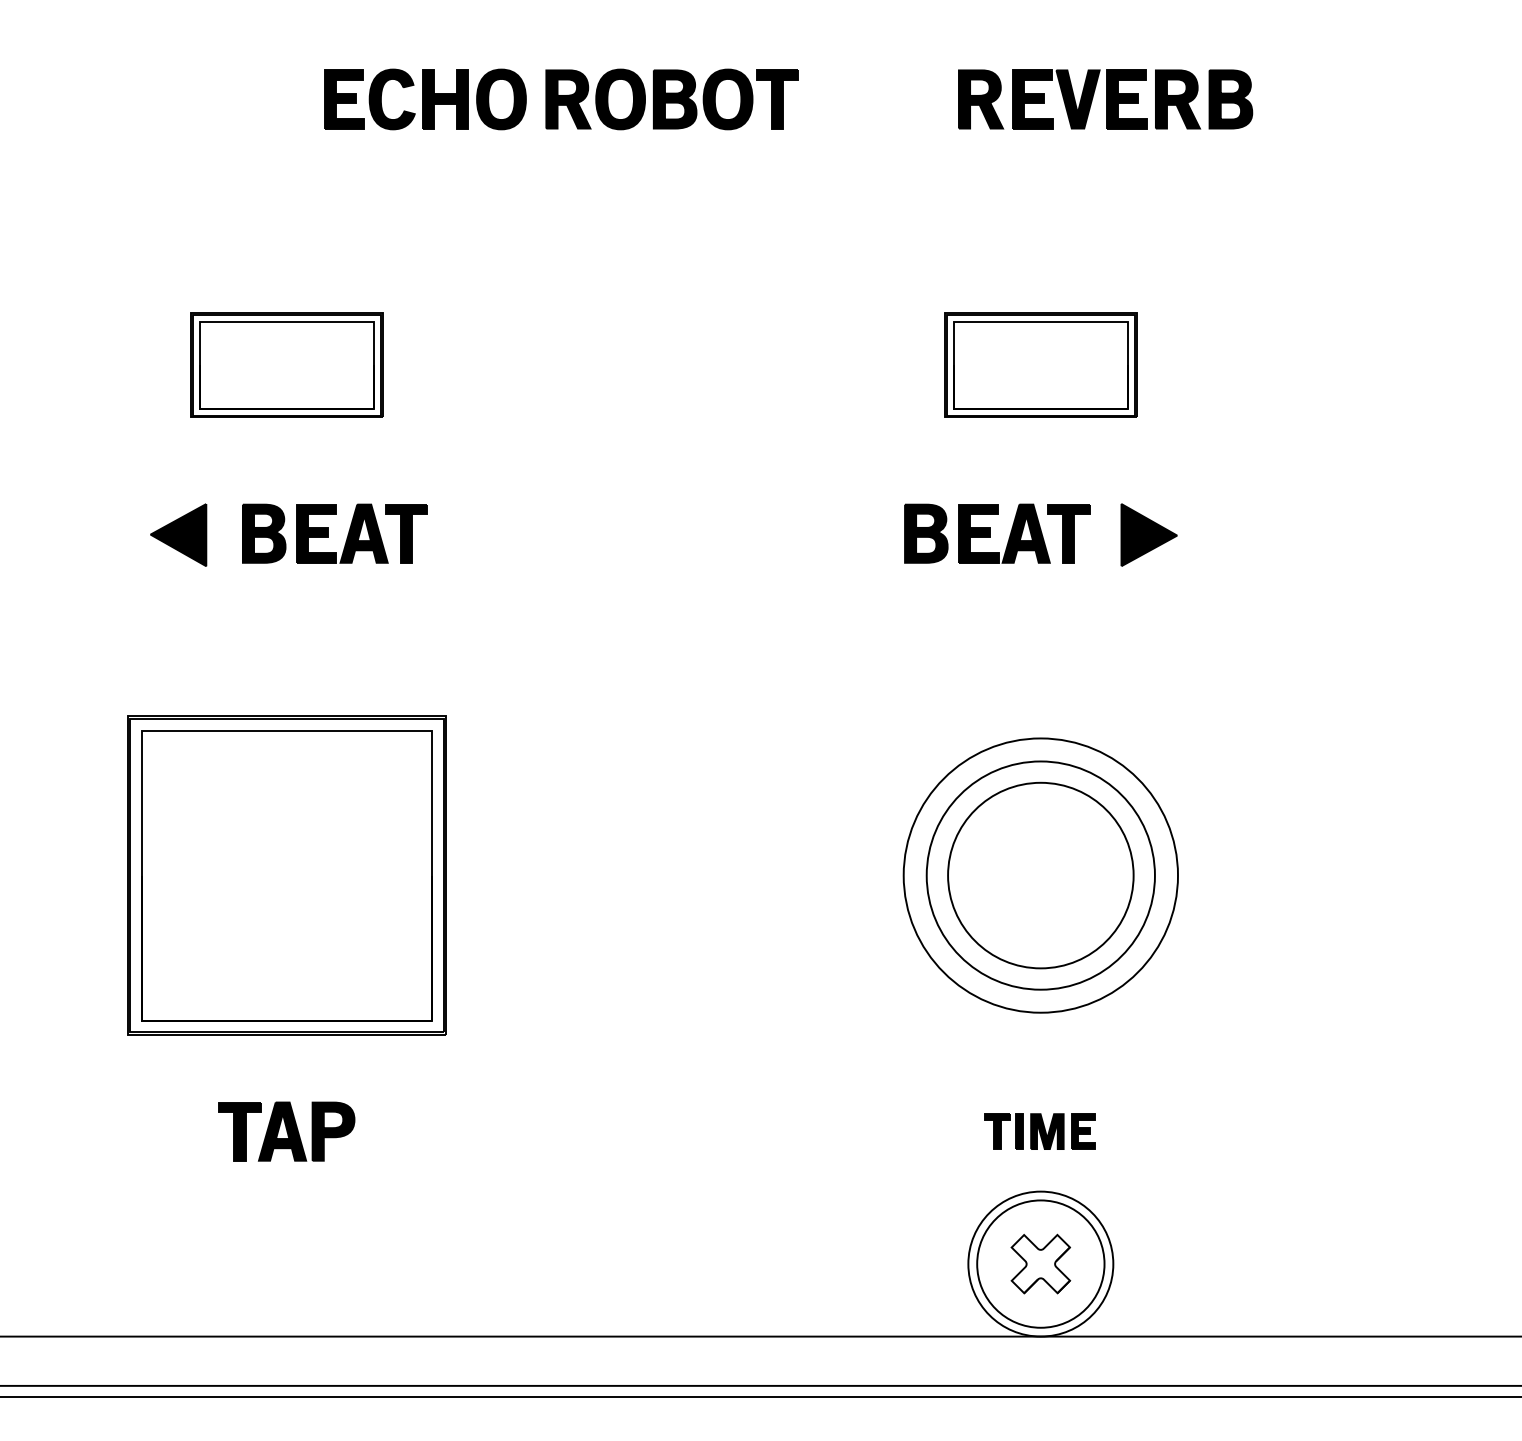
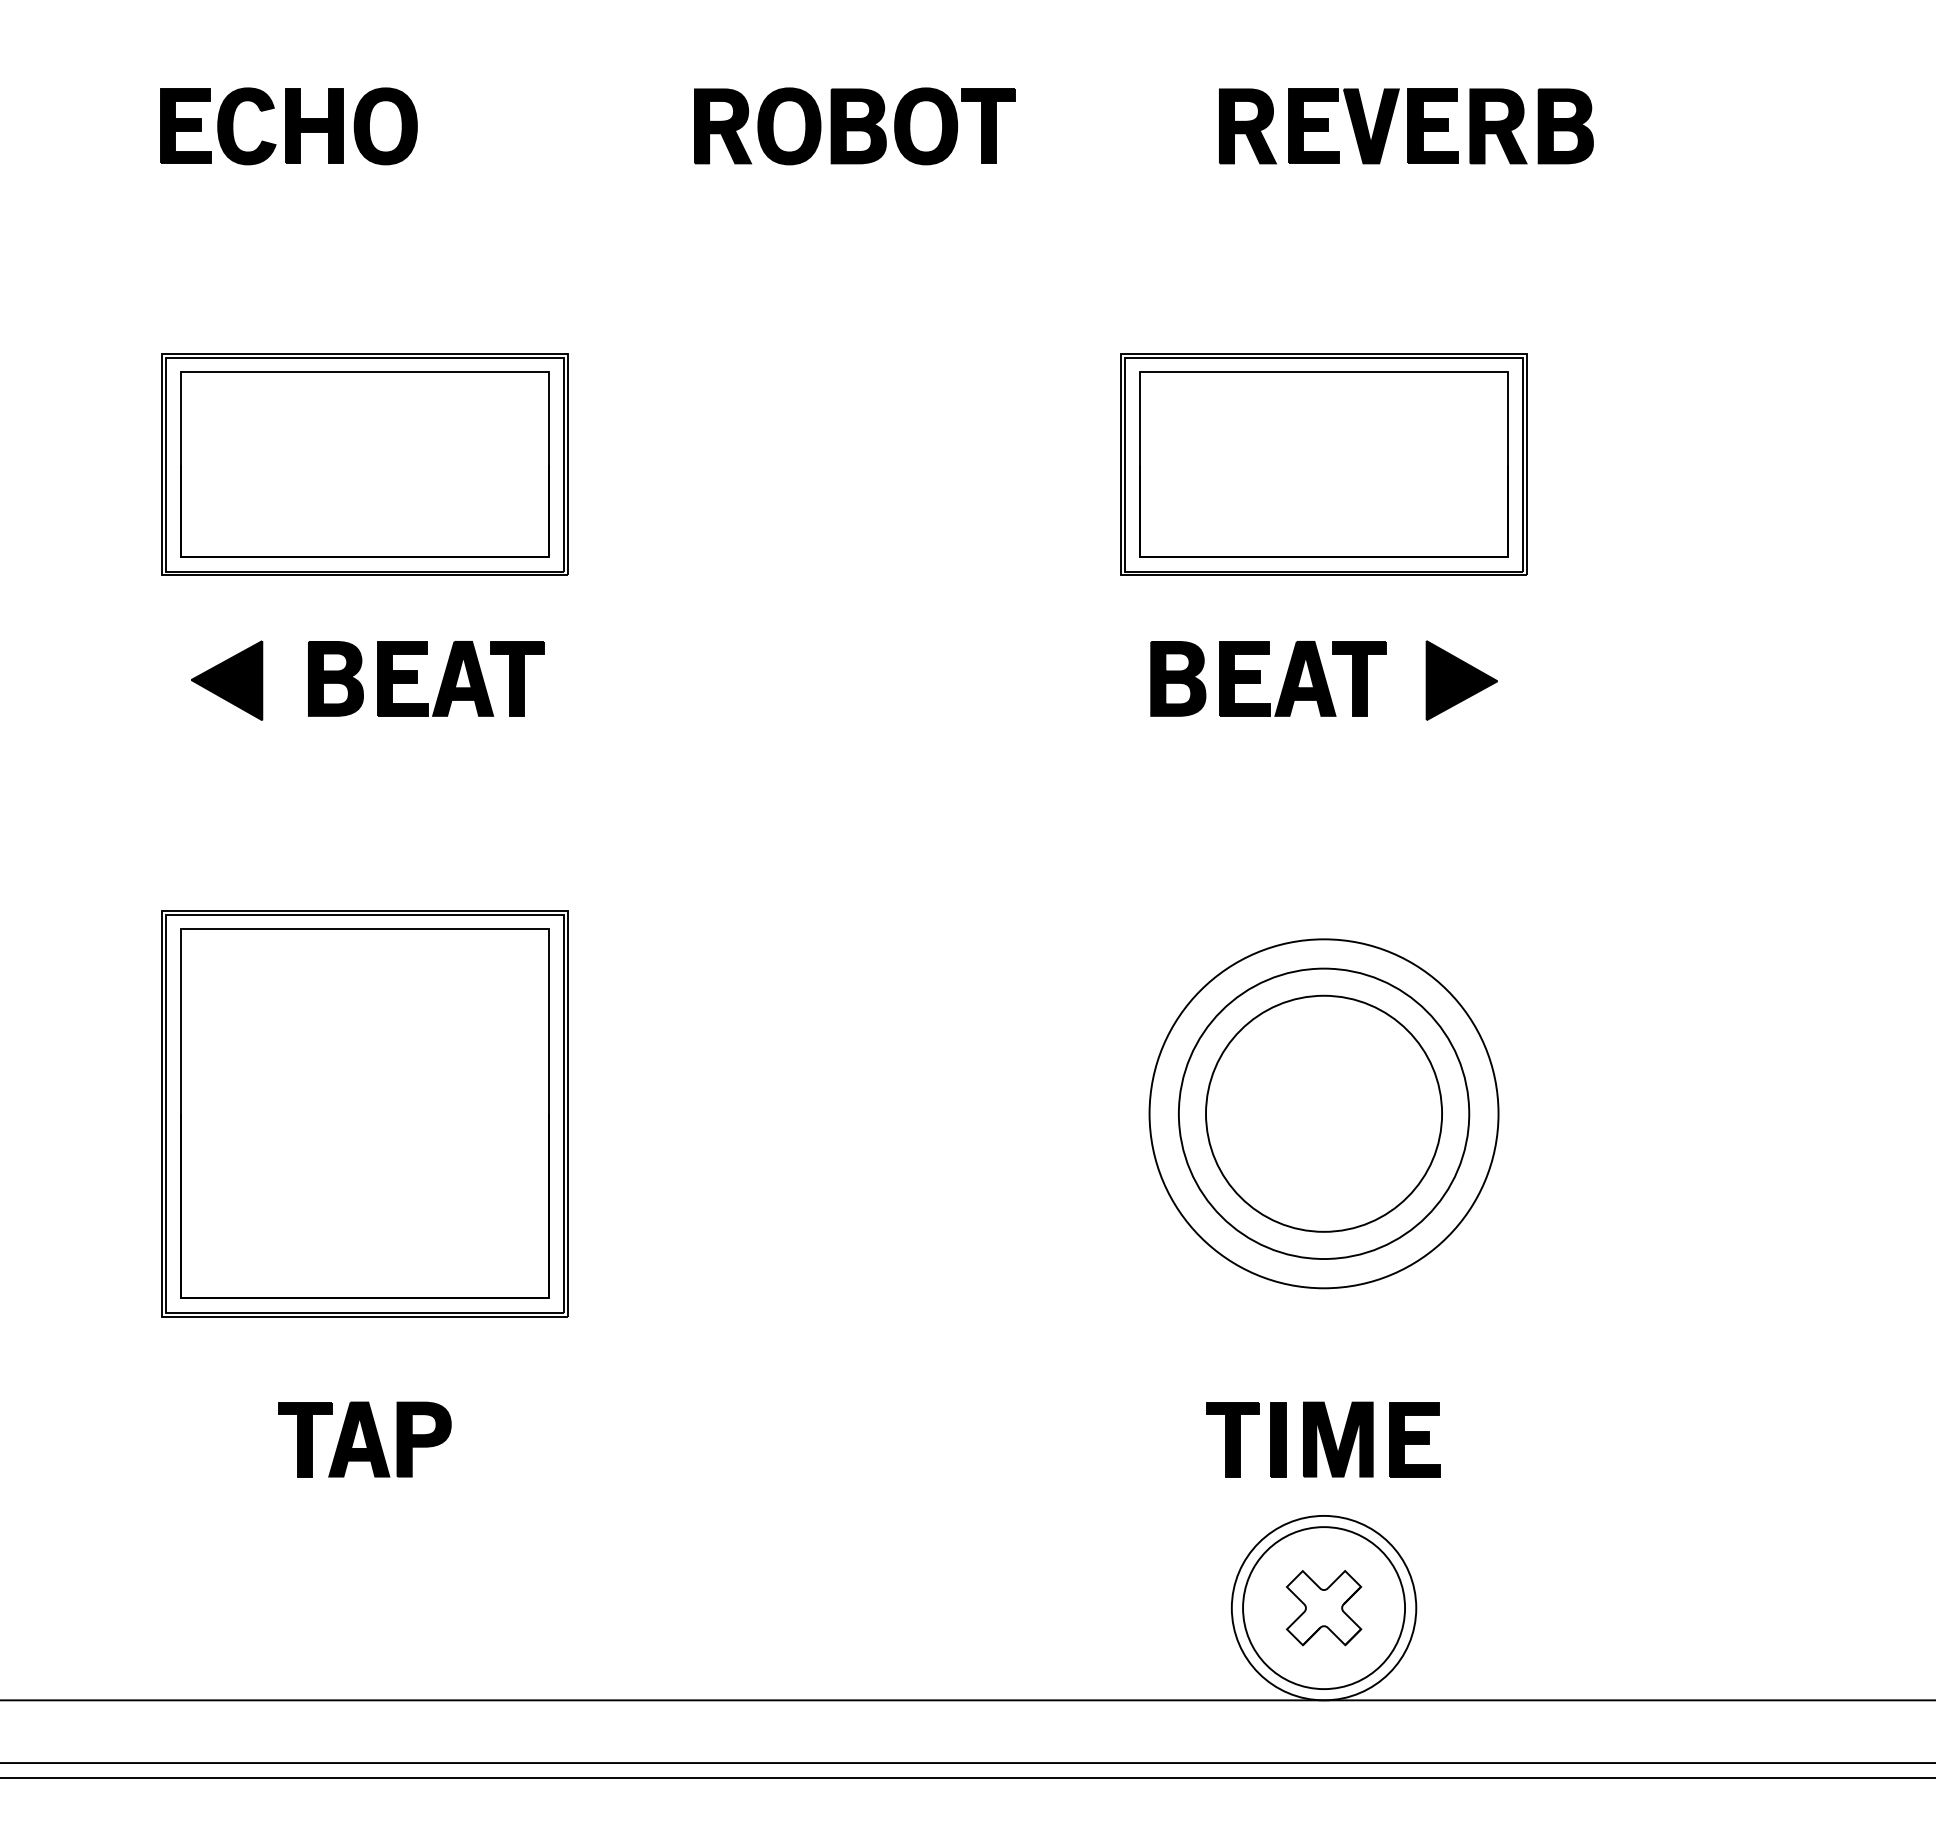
part: (424, 99) -> (288, 126), moved
part: (286, 365) -> (364, 464), size x1.67
part: (1040, 365) -> (1323, 464), size x1.67
part: (1040, 1131) -> (1323, 1439), size x1.67

